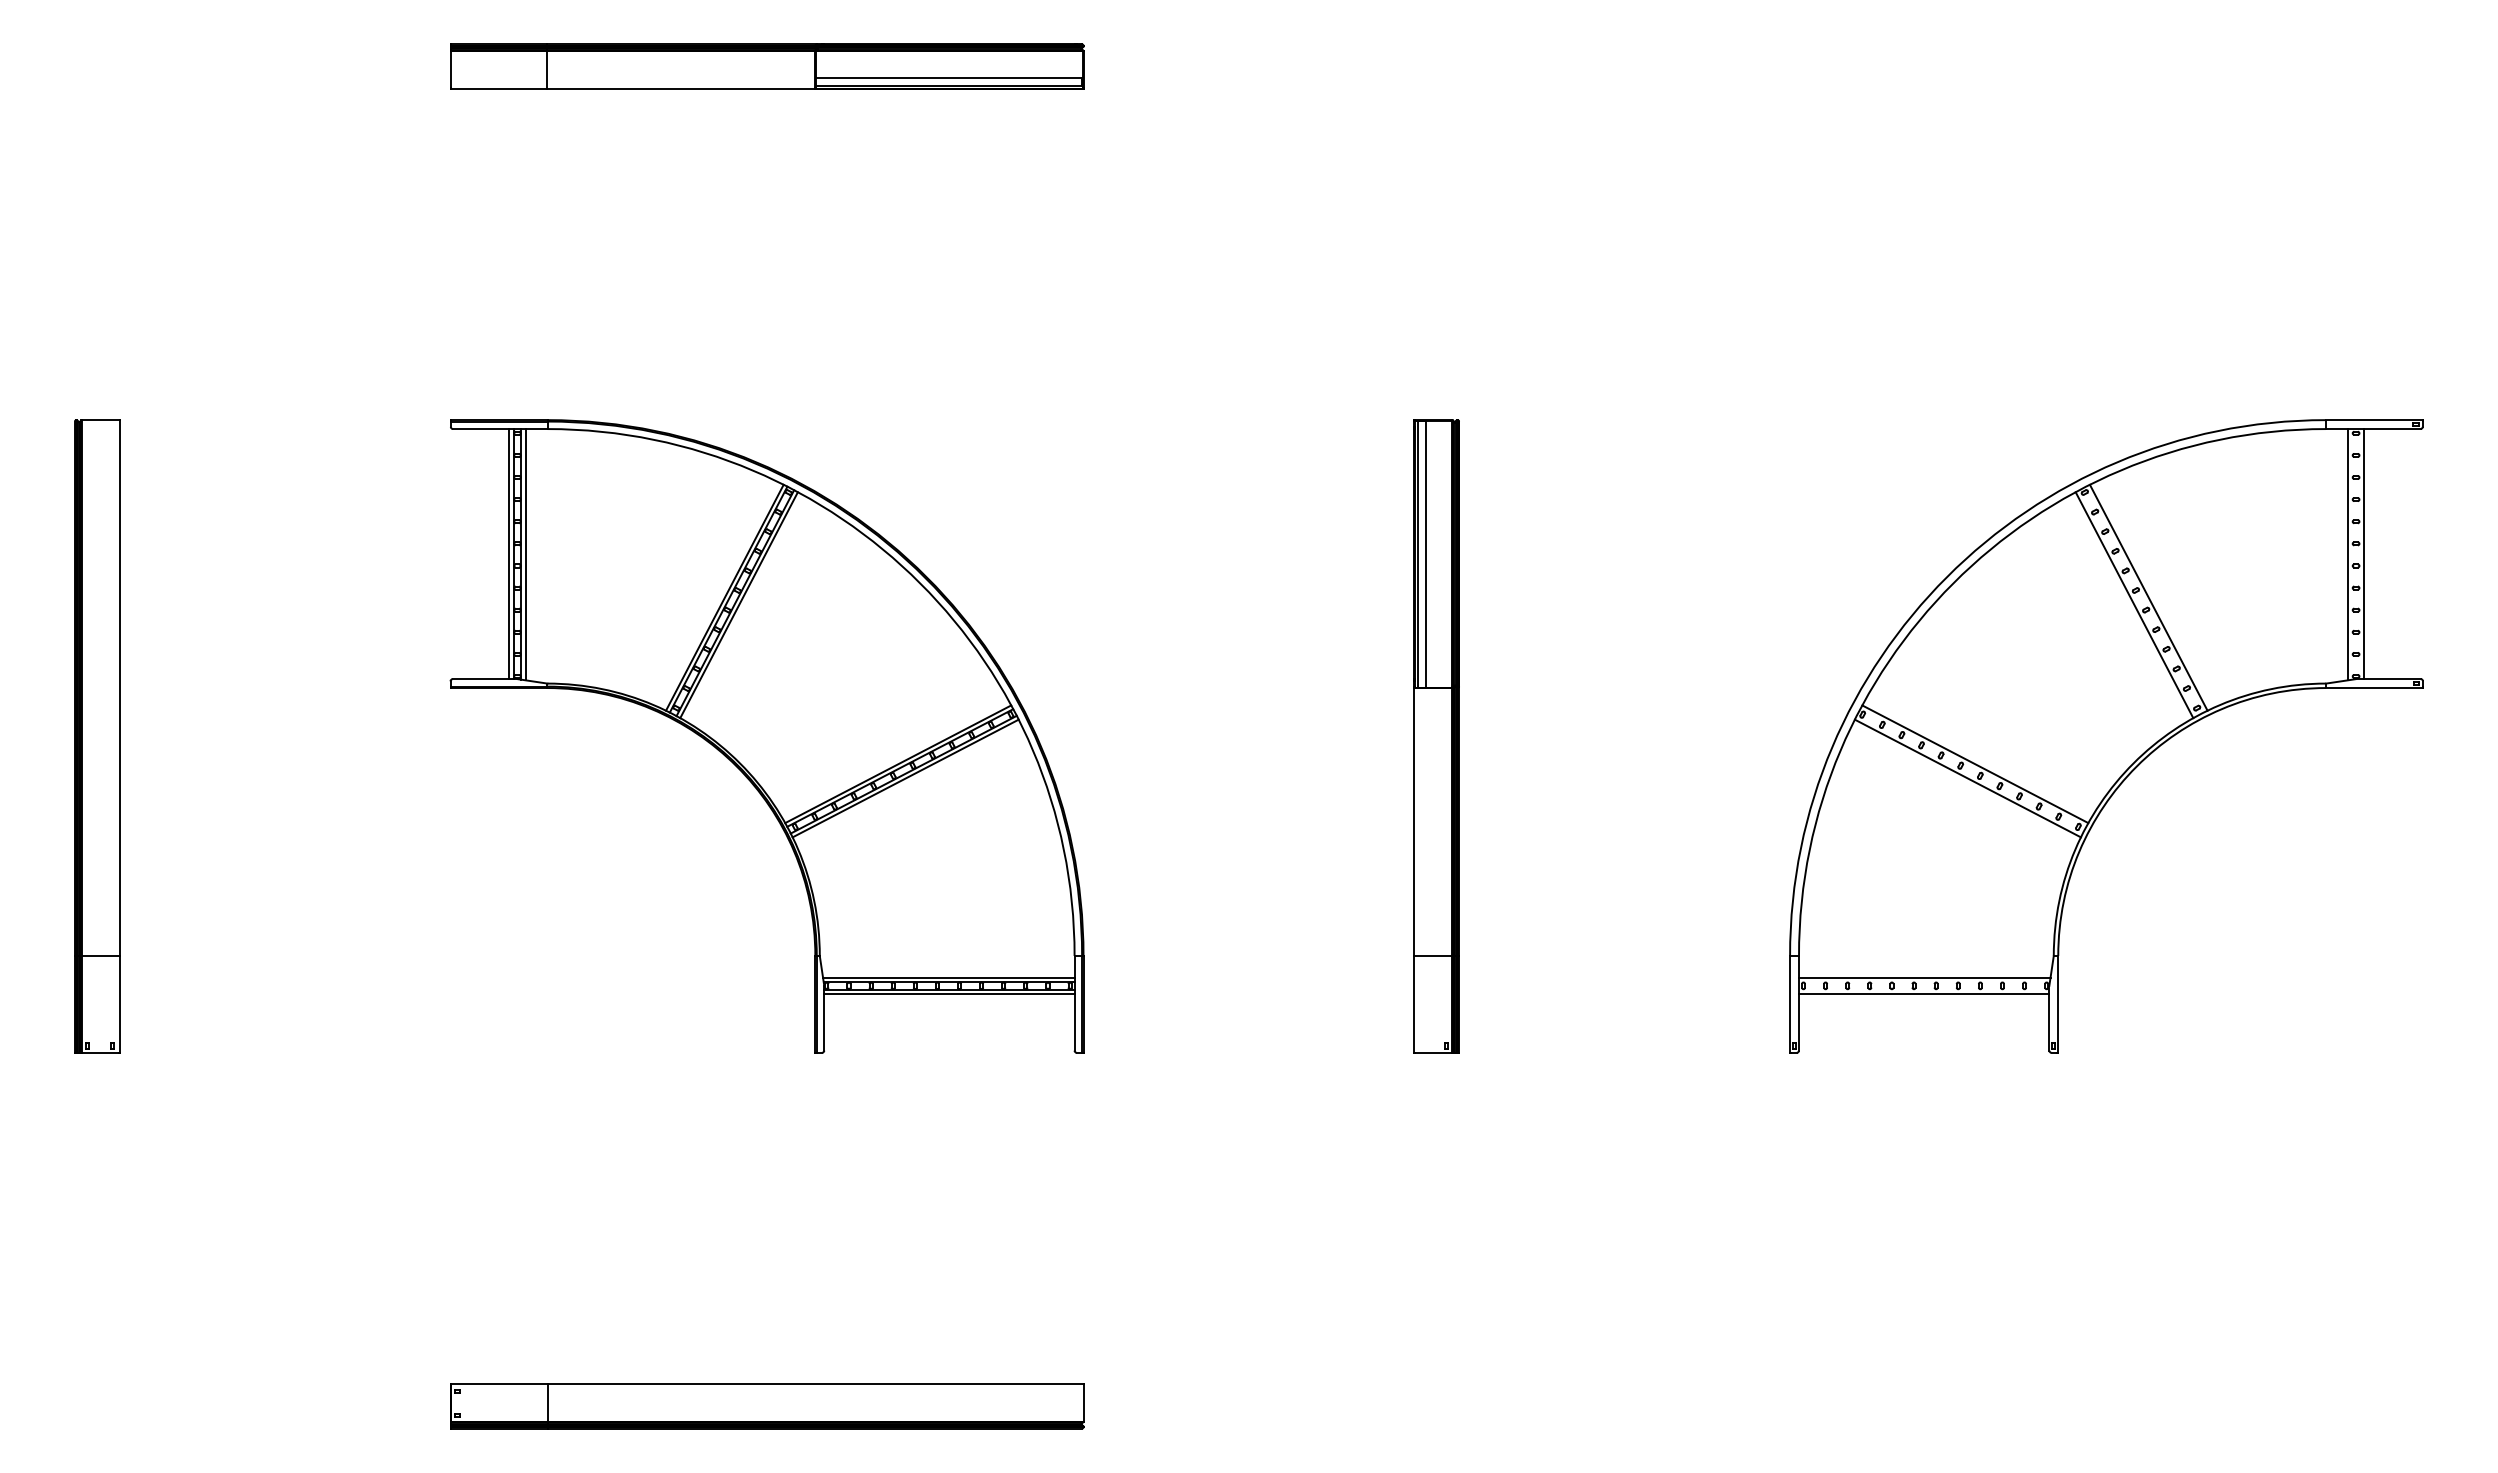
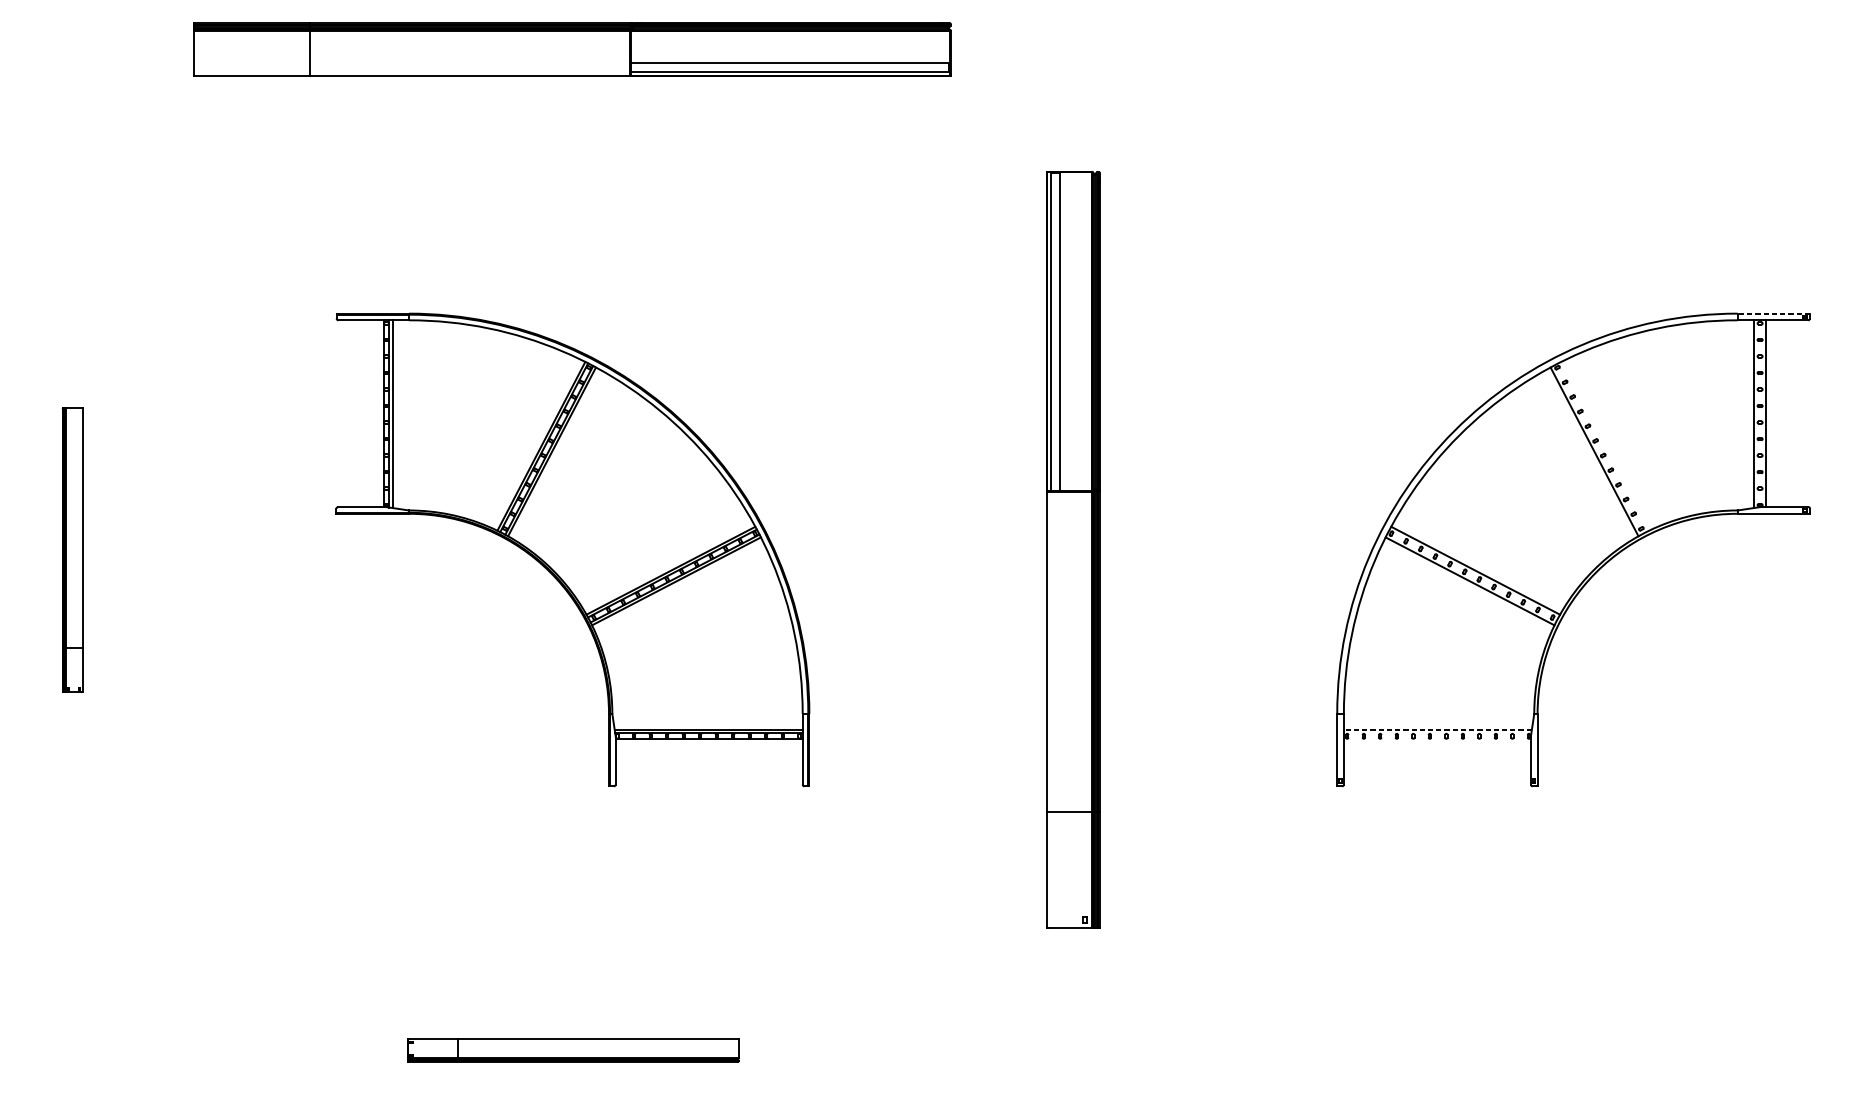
part: (767, 66) -> (573, 49), size x1.6
line: (2373, 420) -> (1773, 313), solid -> dashed
line: (509, 554) -> (380, 414), removed
line: (2148, 597) -> (1605, 446), removed
part: (97, 736) -> (72, 550), size x0.6
part: (1436, 736) -> (1073, 550), size x1.6
line: (1924, 977) -> (1437, 730), solid -> dashed
line: (949, 993) -> (709, 742), removed
line: (1924, 993) -> (1437, 742), removed
part: (767, 1406) -> (573, 1050), size x0.7

